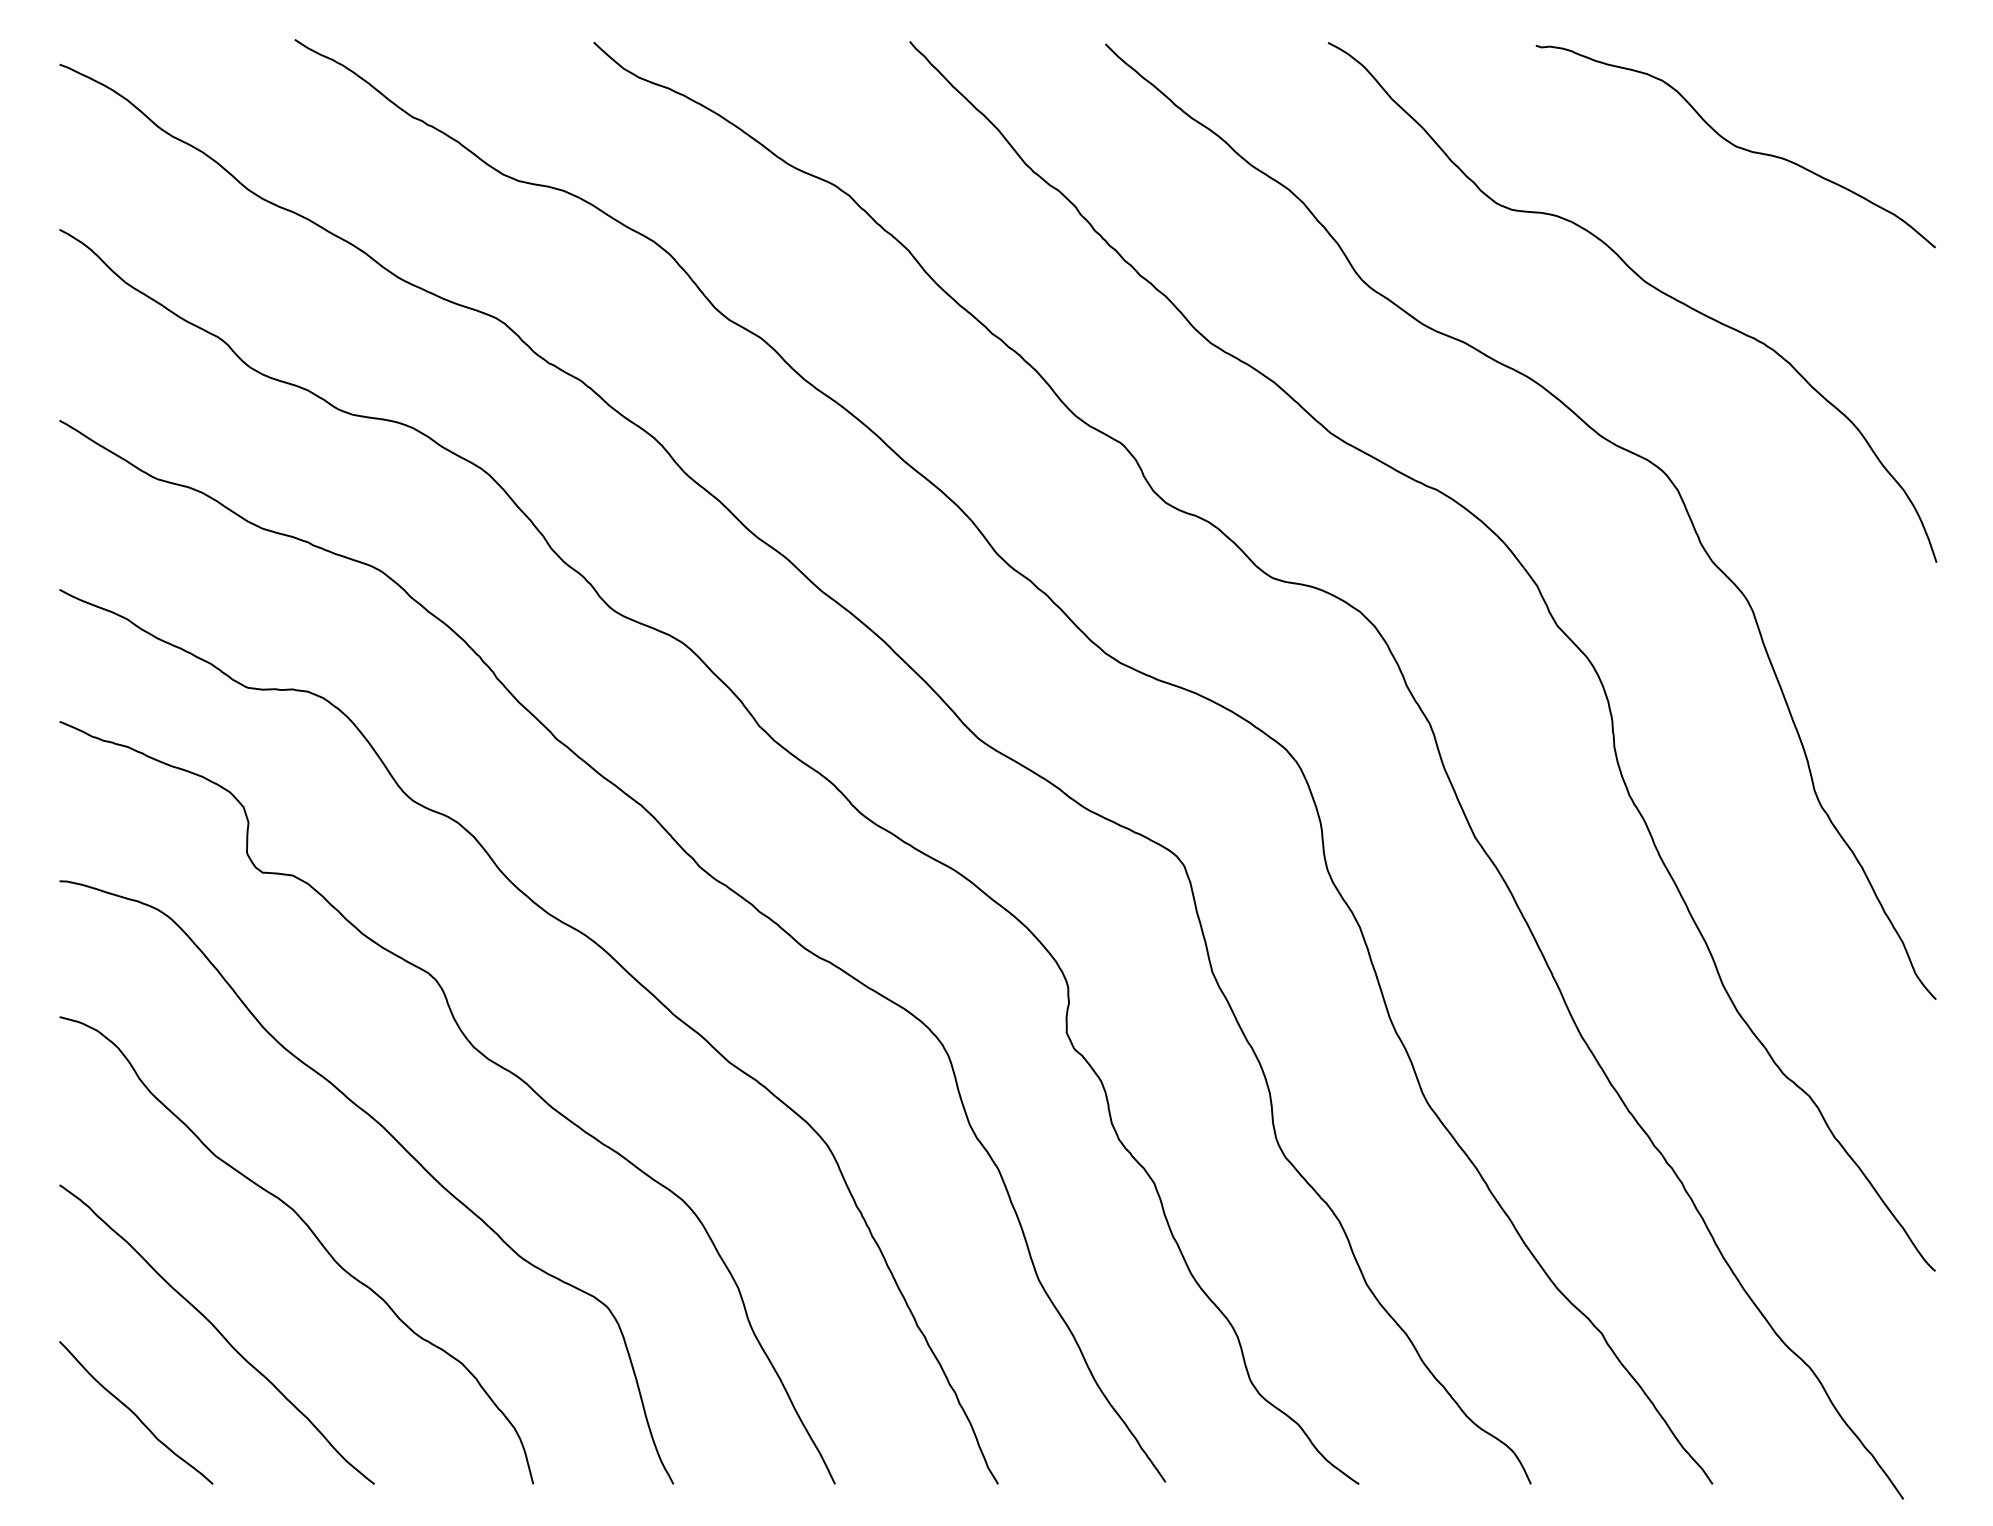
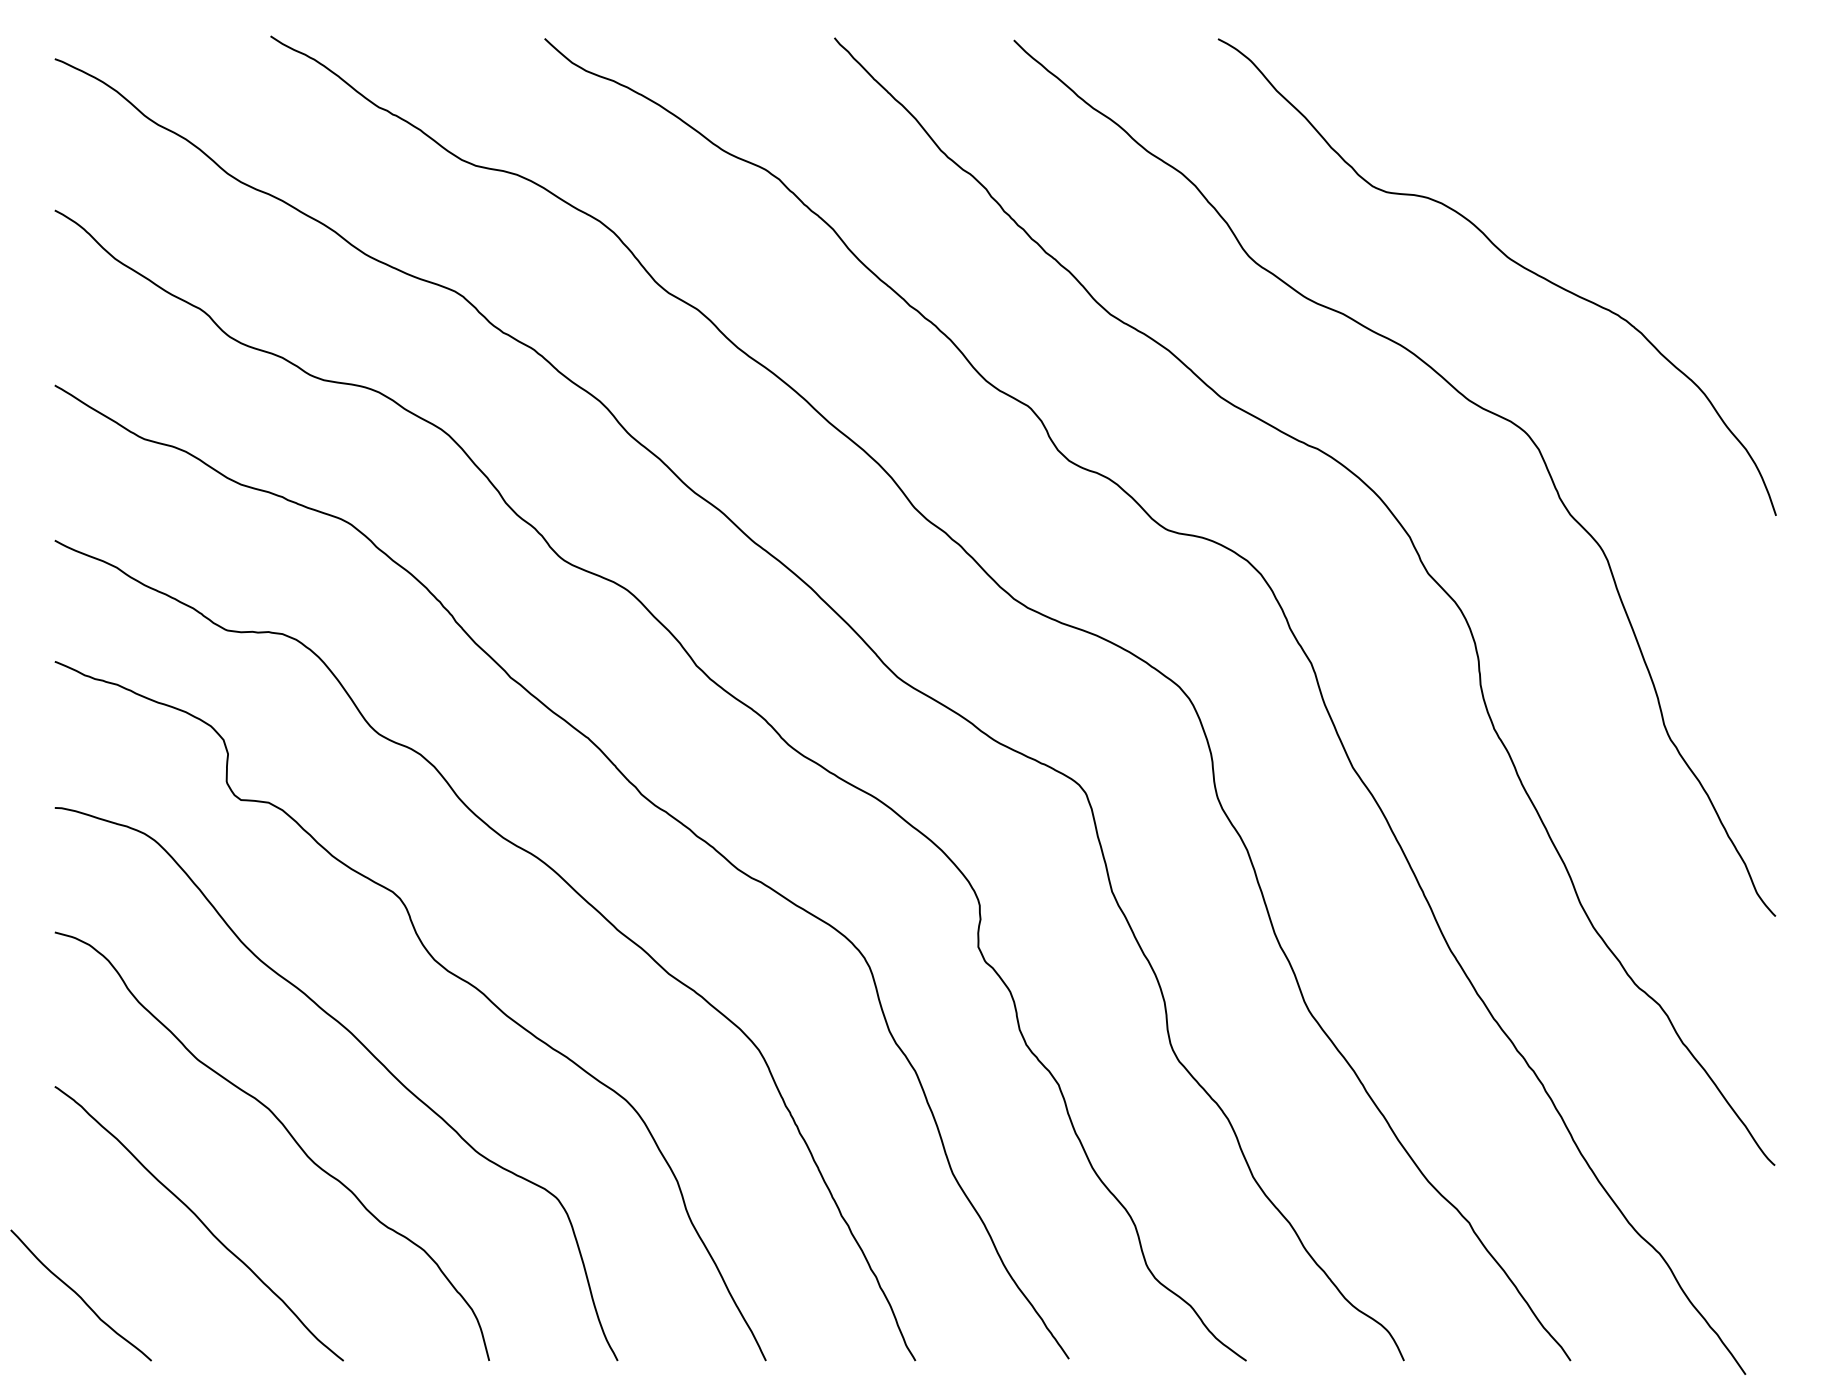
curve: (1735, 146) -> (1591, 134), removed
curve: (134, 1412) -> (79, 1295), moved

